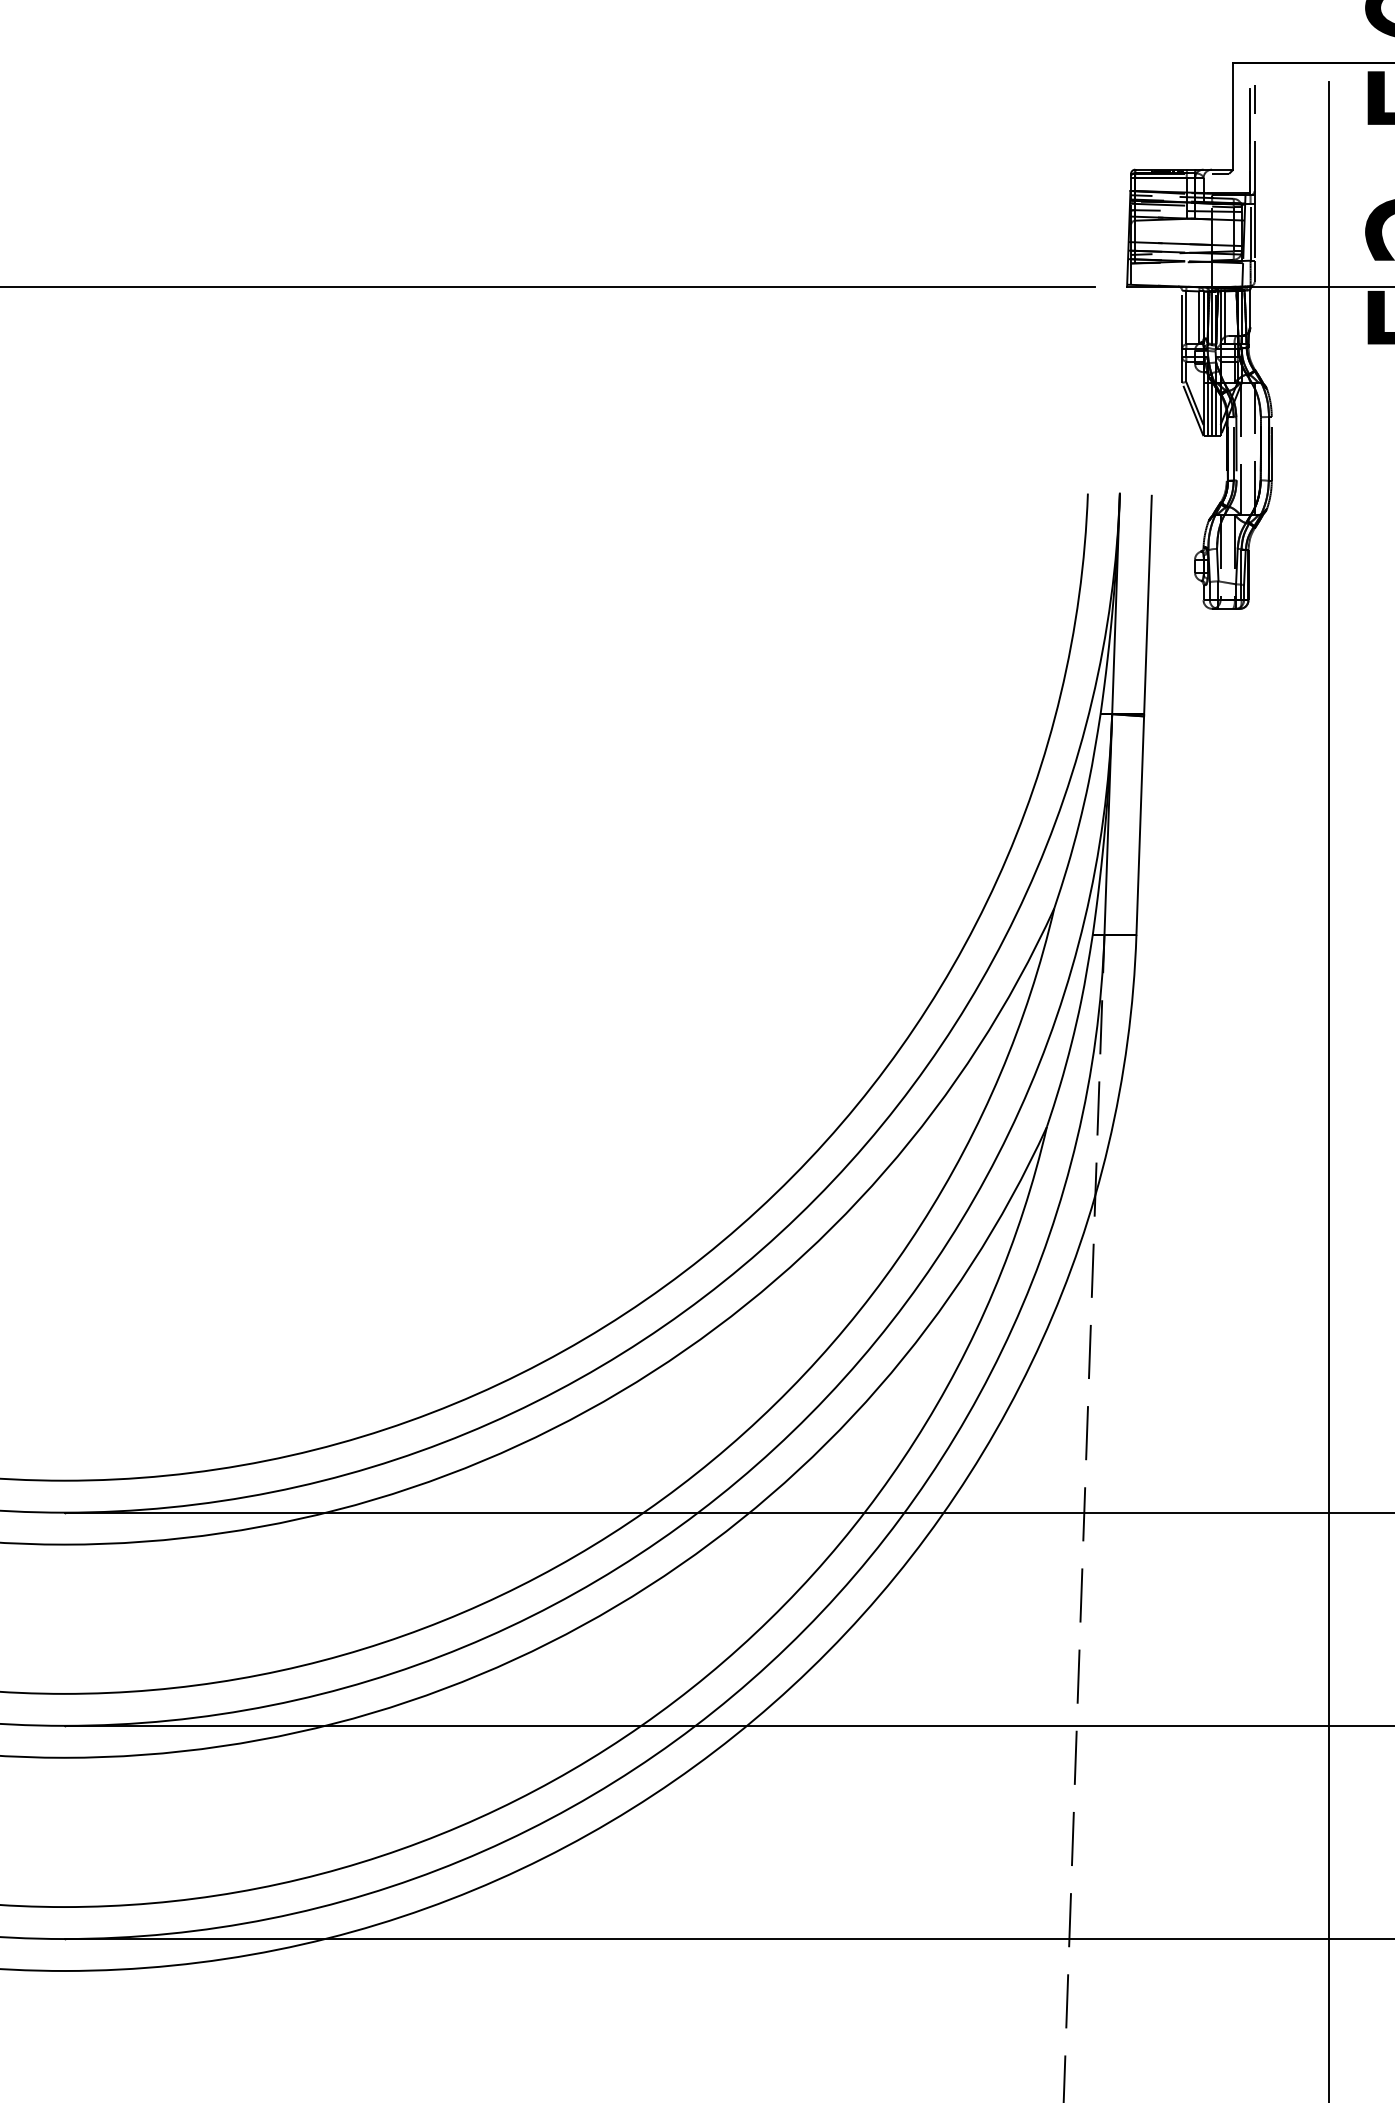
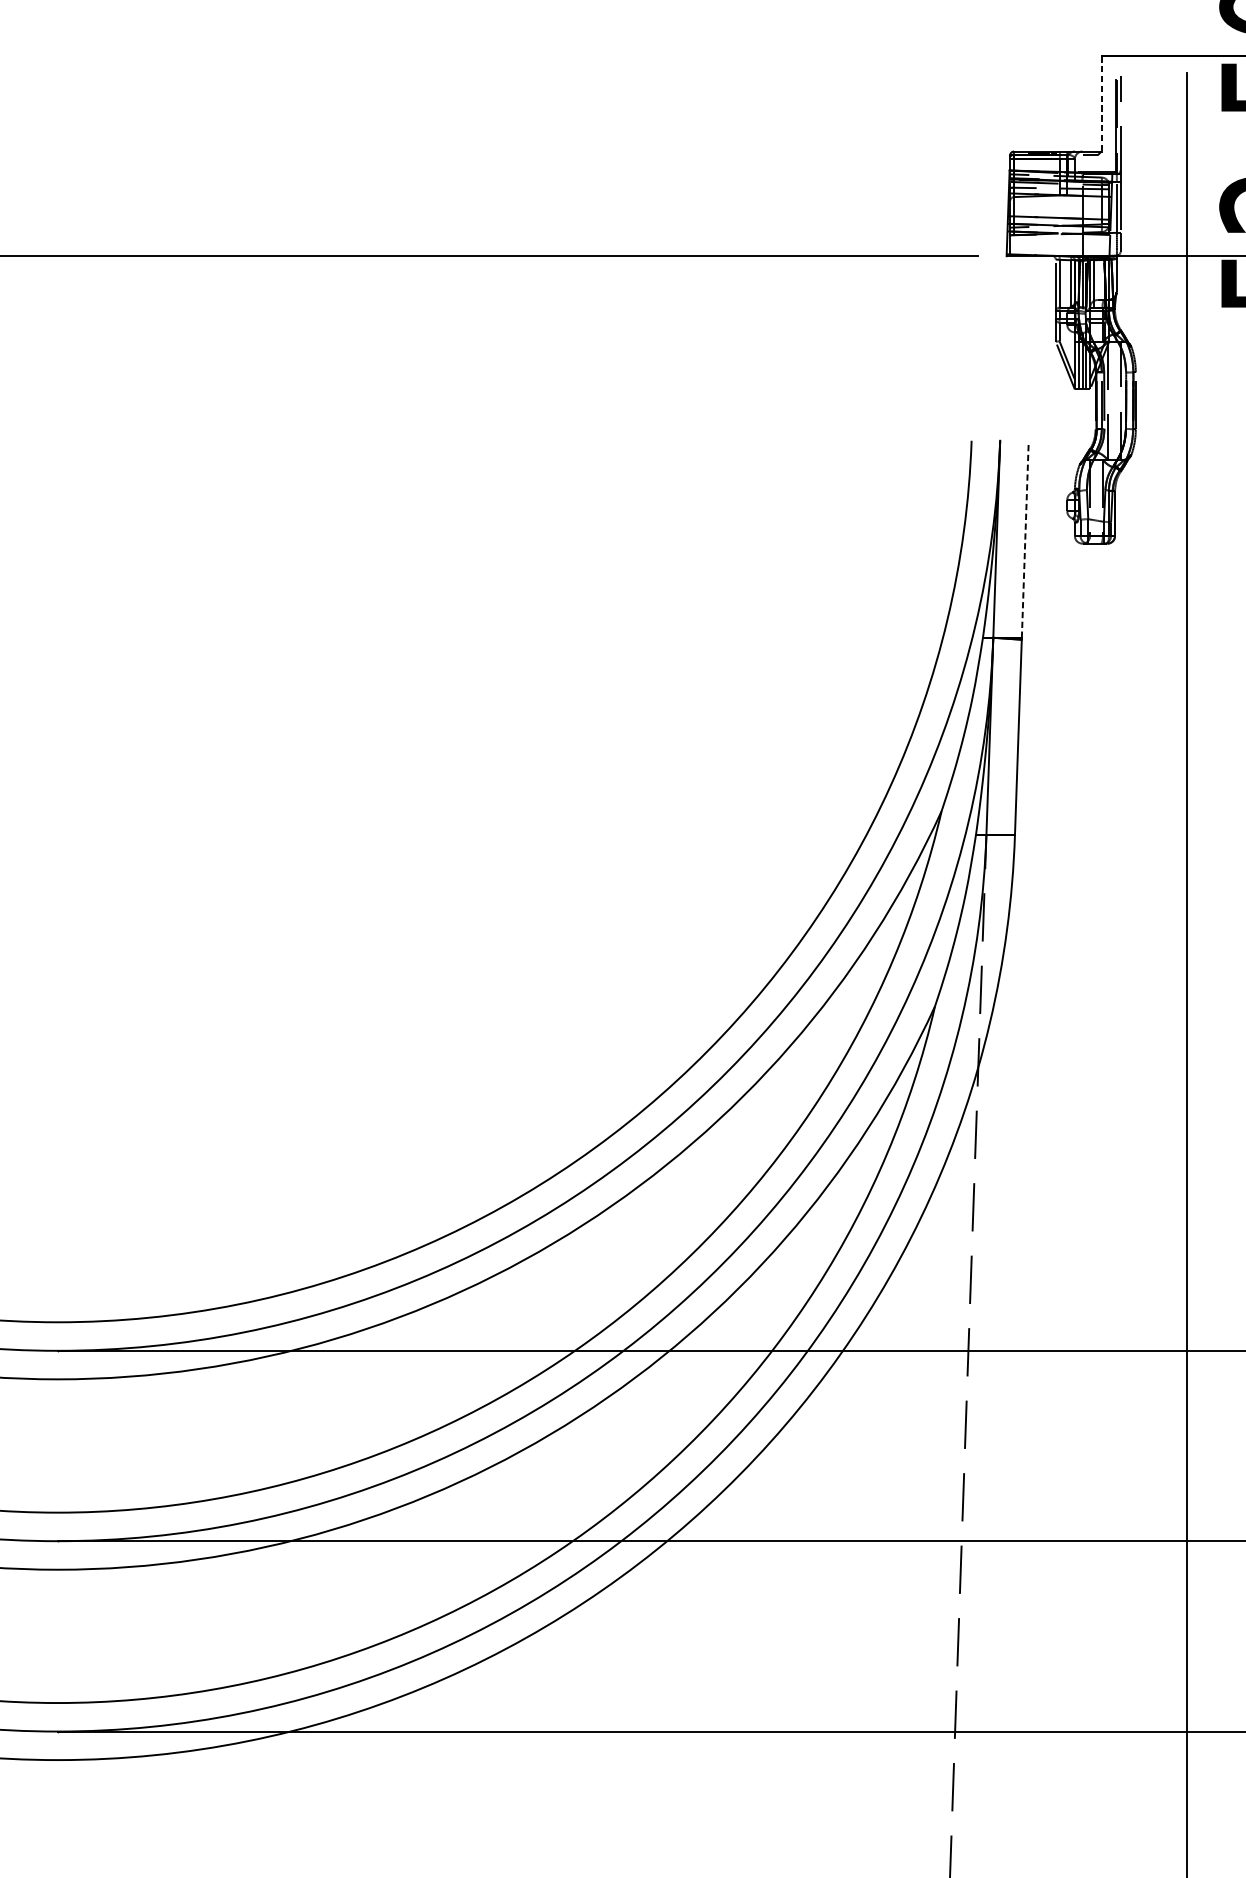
line: (1233, 116) -> (1101, 104), solid -> dashed
line: (1147, 604) -> (1024, 539), solid -> dashed

